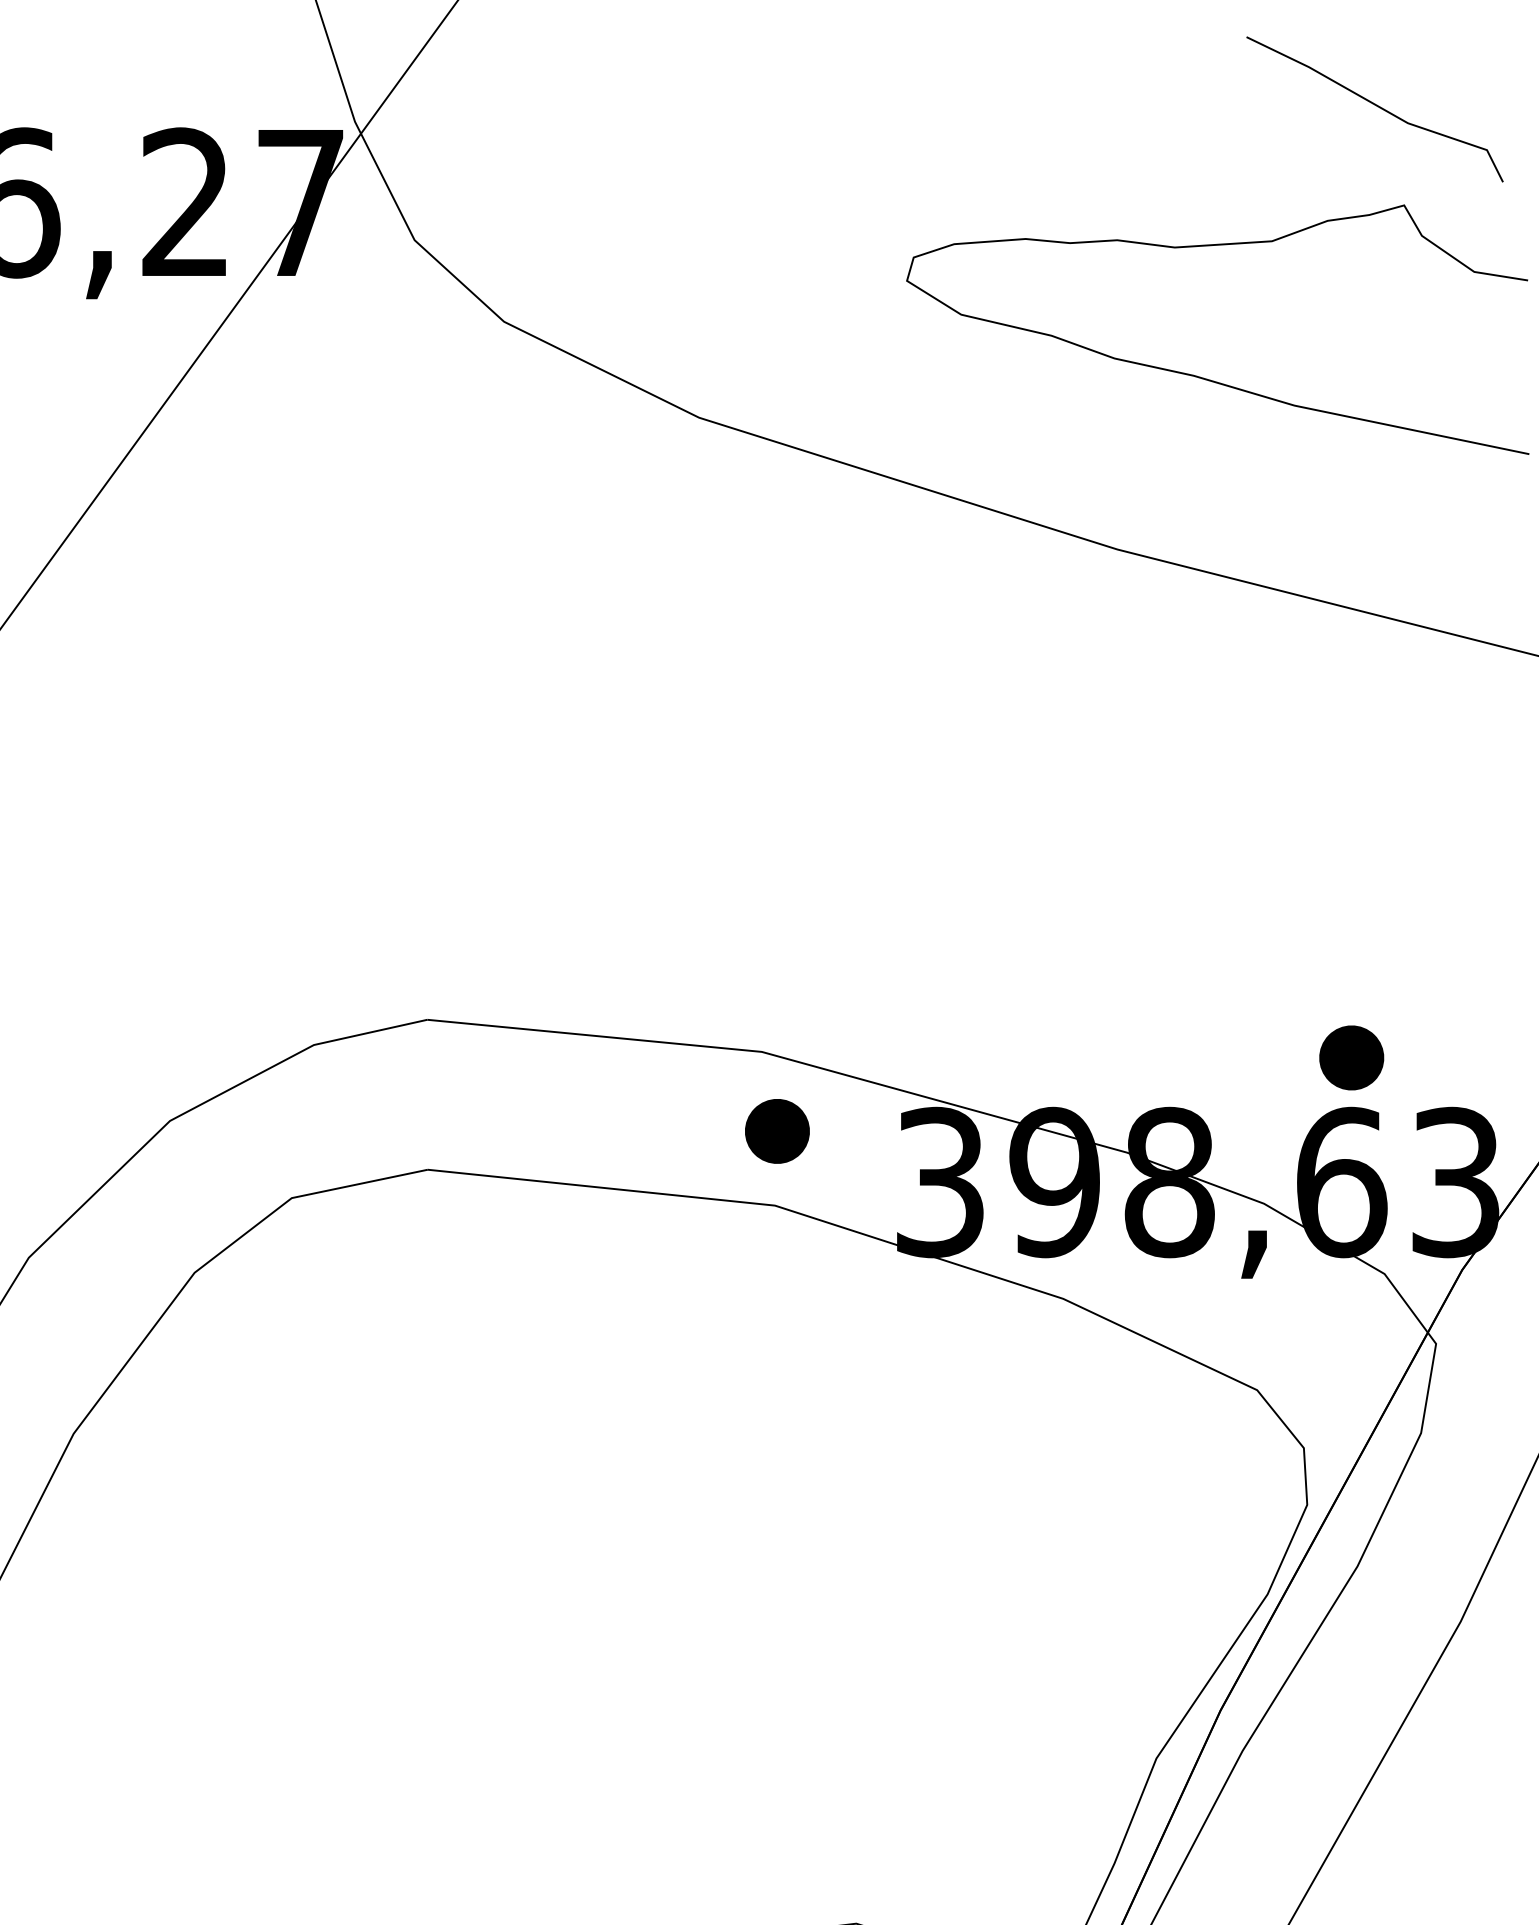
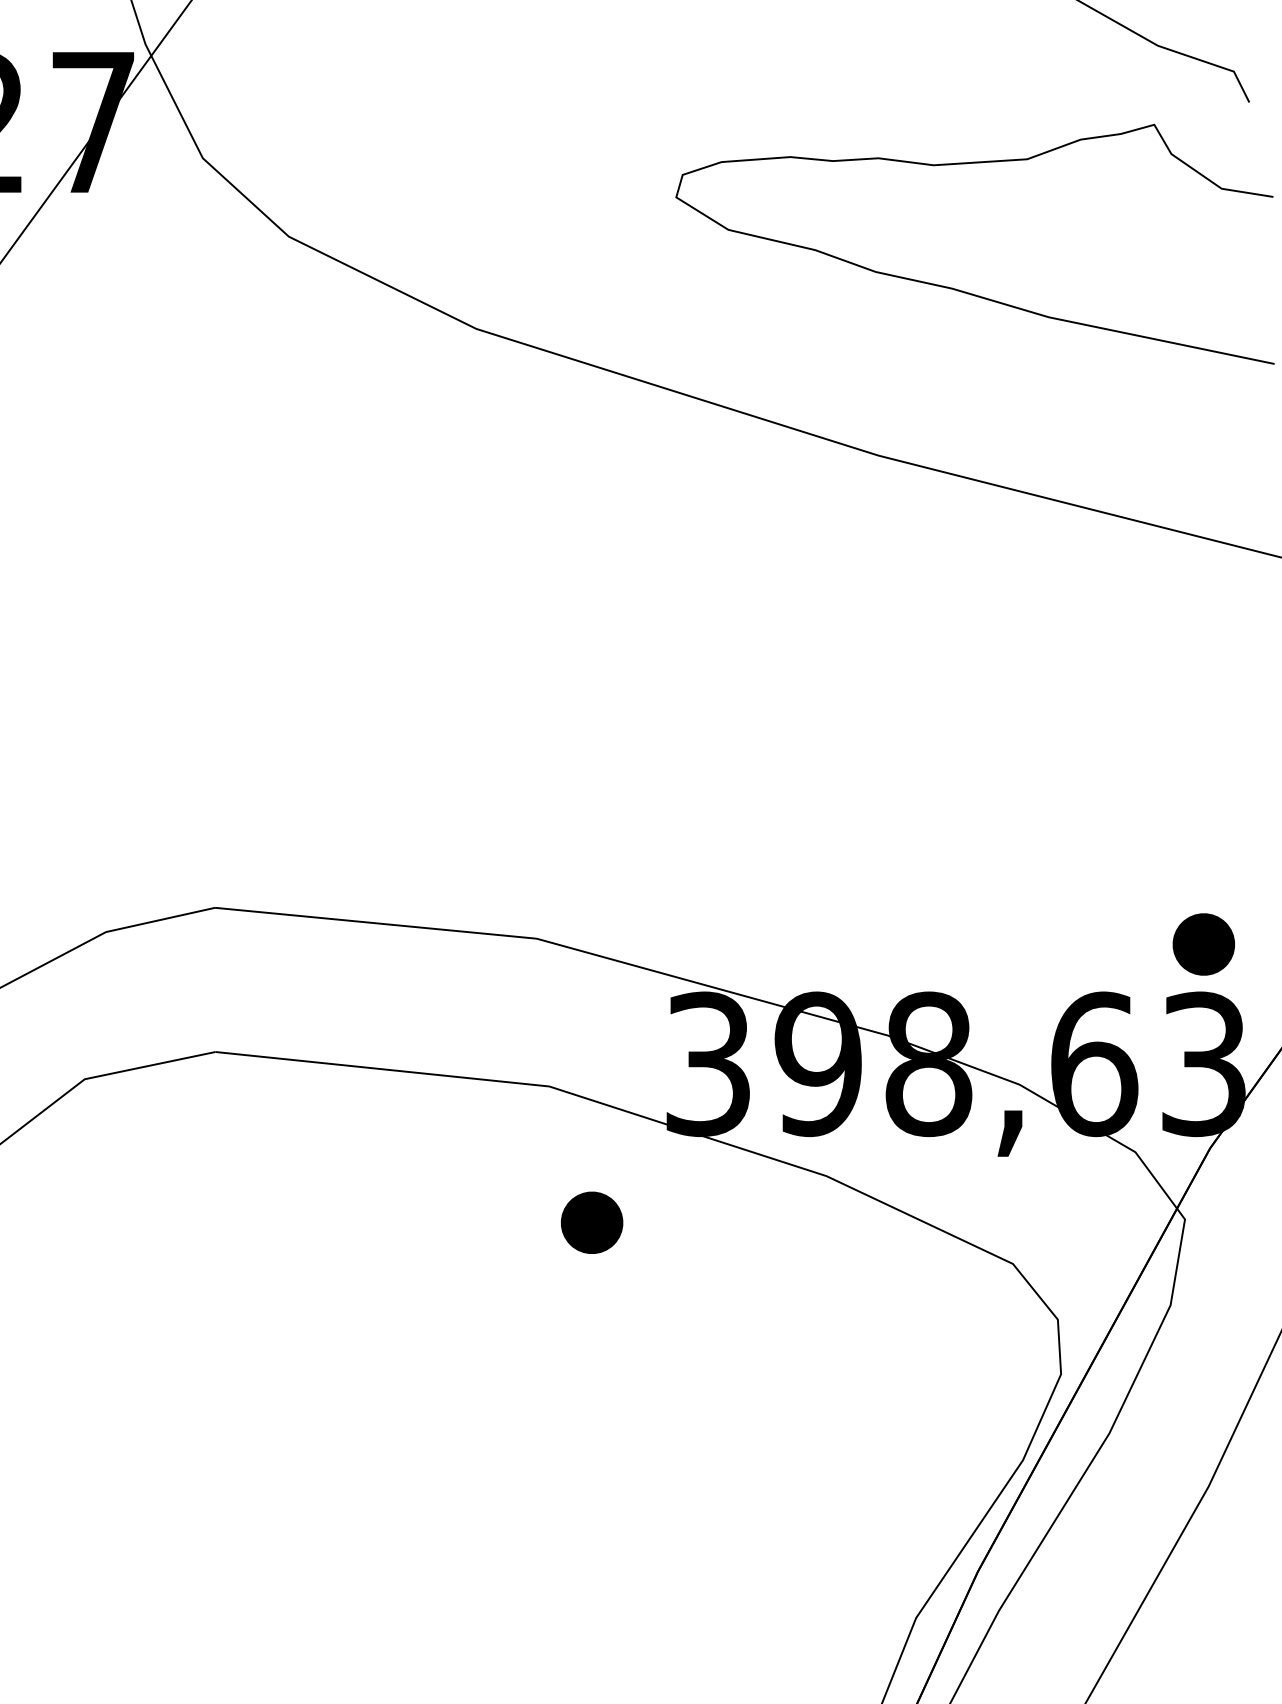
part: (1351, 1057) -> (1203, 944), moved
part: (777, 1131) -> (592, 1222), moved

